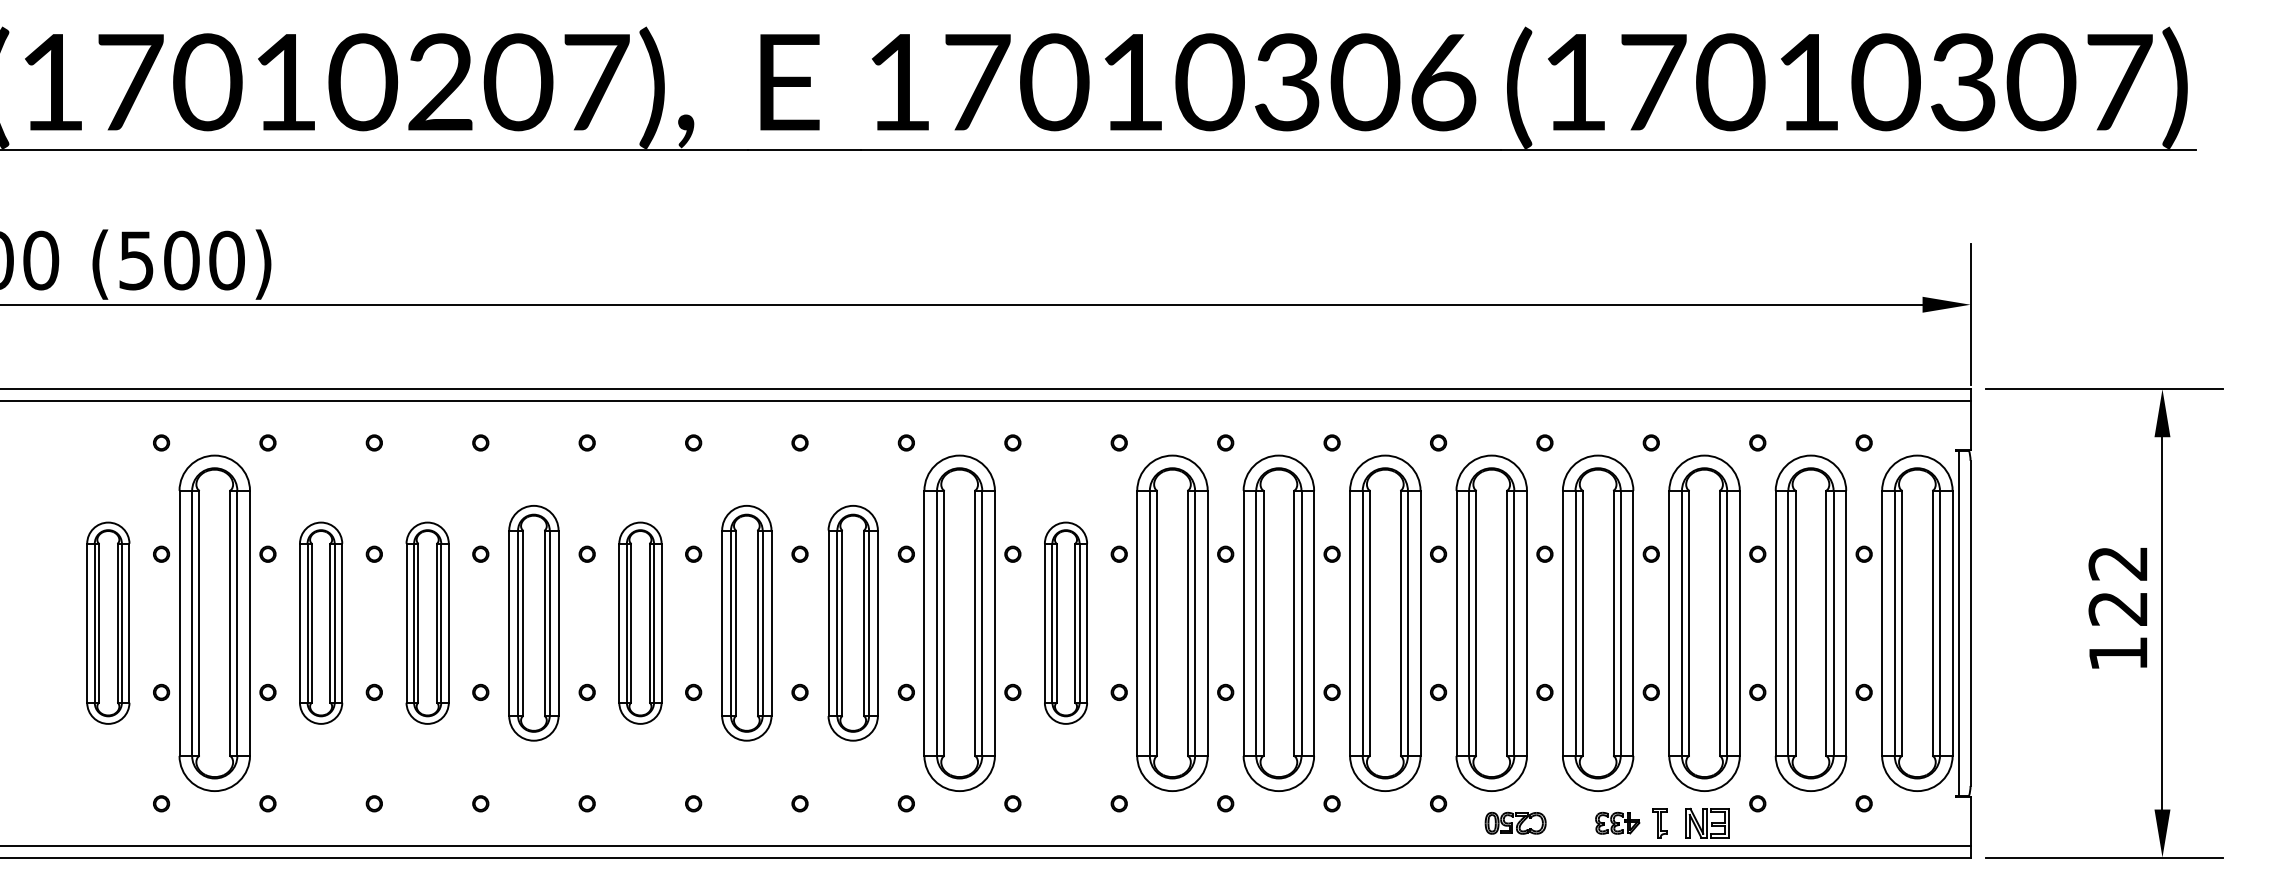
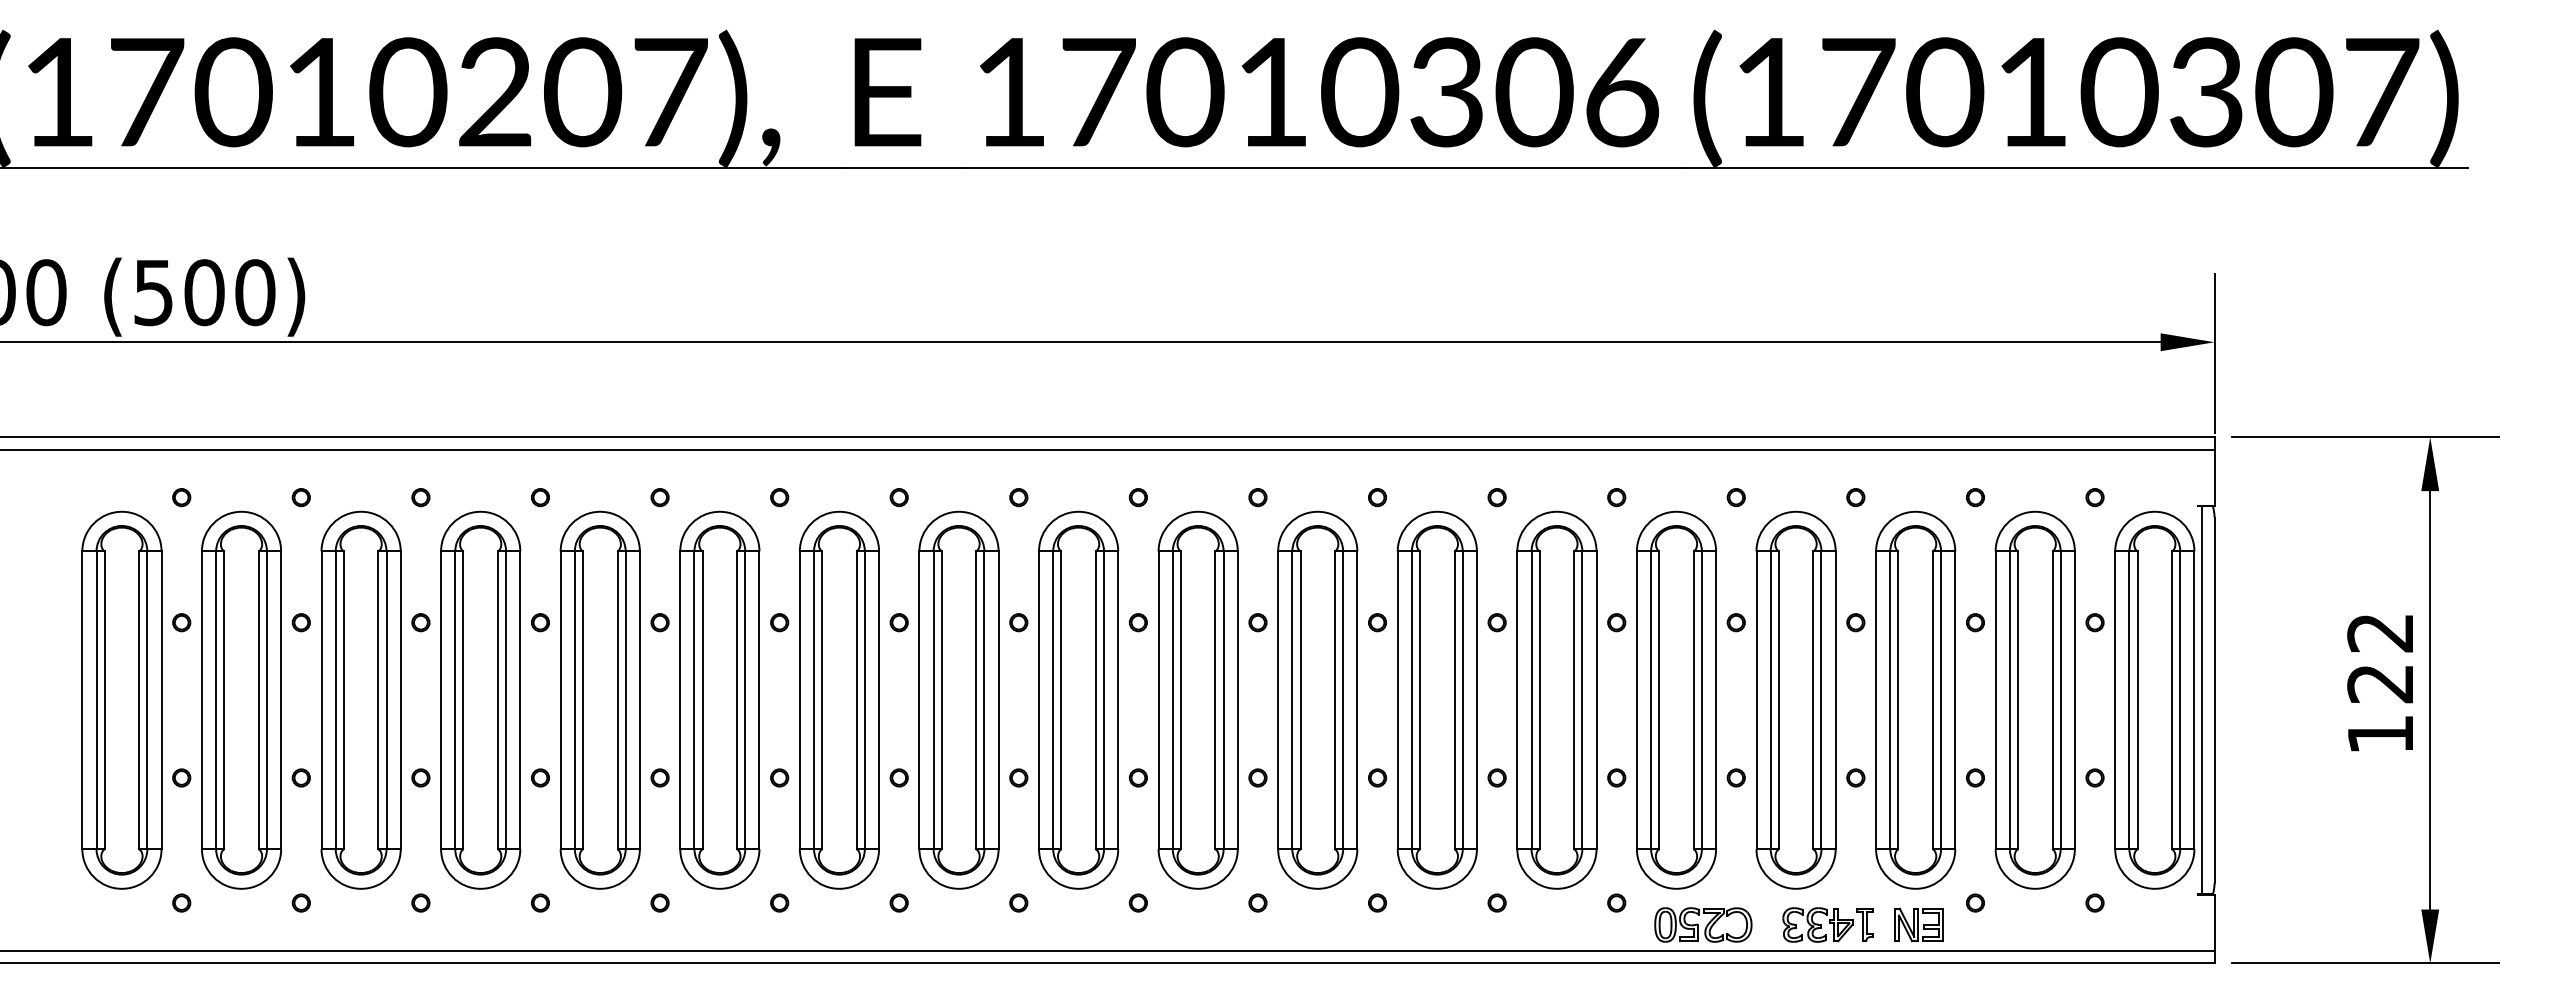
part: (107, 622) -> (121, 699), size x1.67
part: (320, 622) -> (360, 699), size x1.67
part: (427, 622) -> (480, 699), size x1.67
part: (533, 622) -> (599, 699), size x1.43
part: (640, 622) -> (719, 699), size x1.67
part: (746, 622) -> (839, 699), size x1.43
part: (852, 622) -> (958, 699), size x1.43
part: (1065, 622) -> (1197, 699), size x1.67
part: (1515, 822) -> (1703, 924), size x1.43
part: (1617, 822) -> (1817, 924), size x1.43

